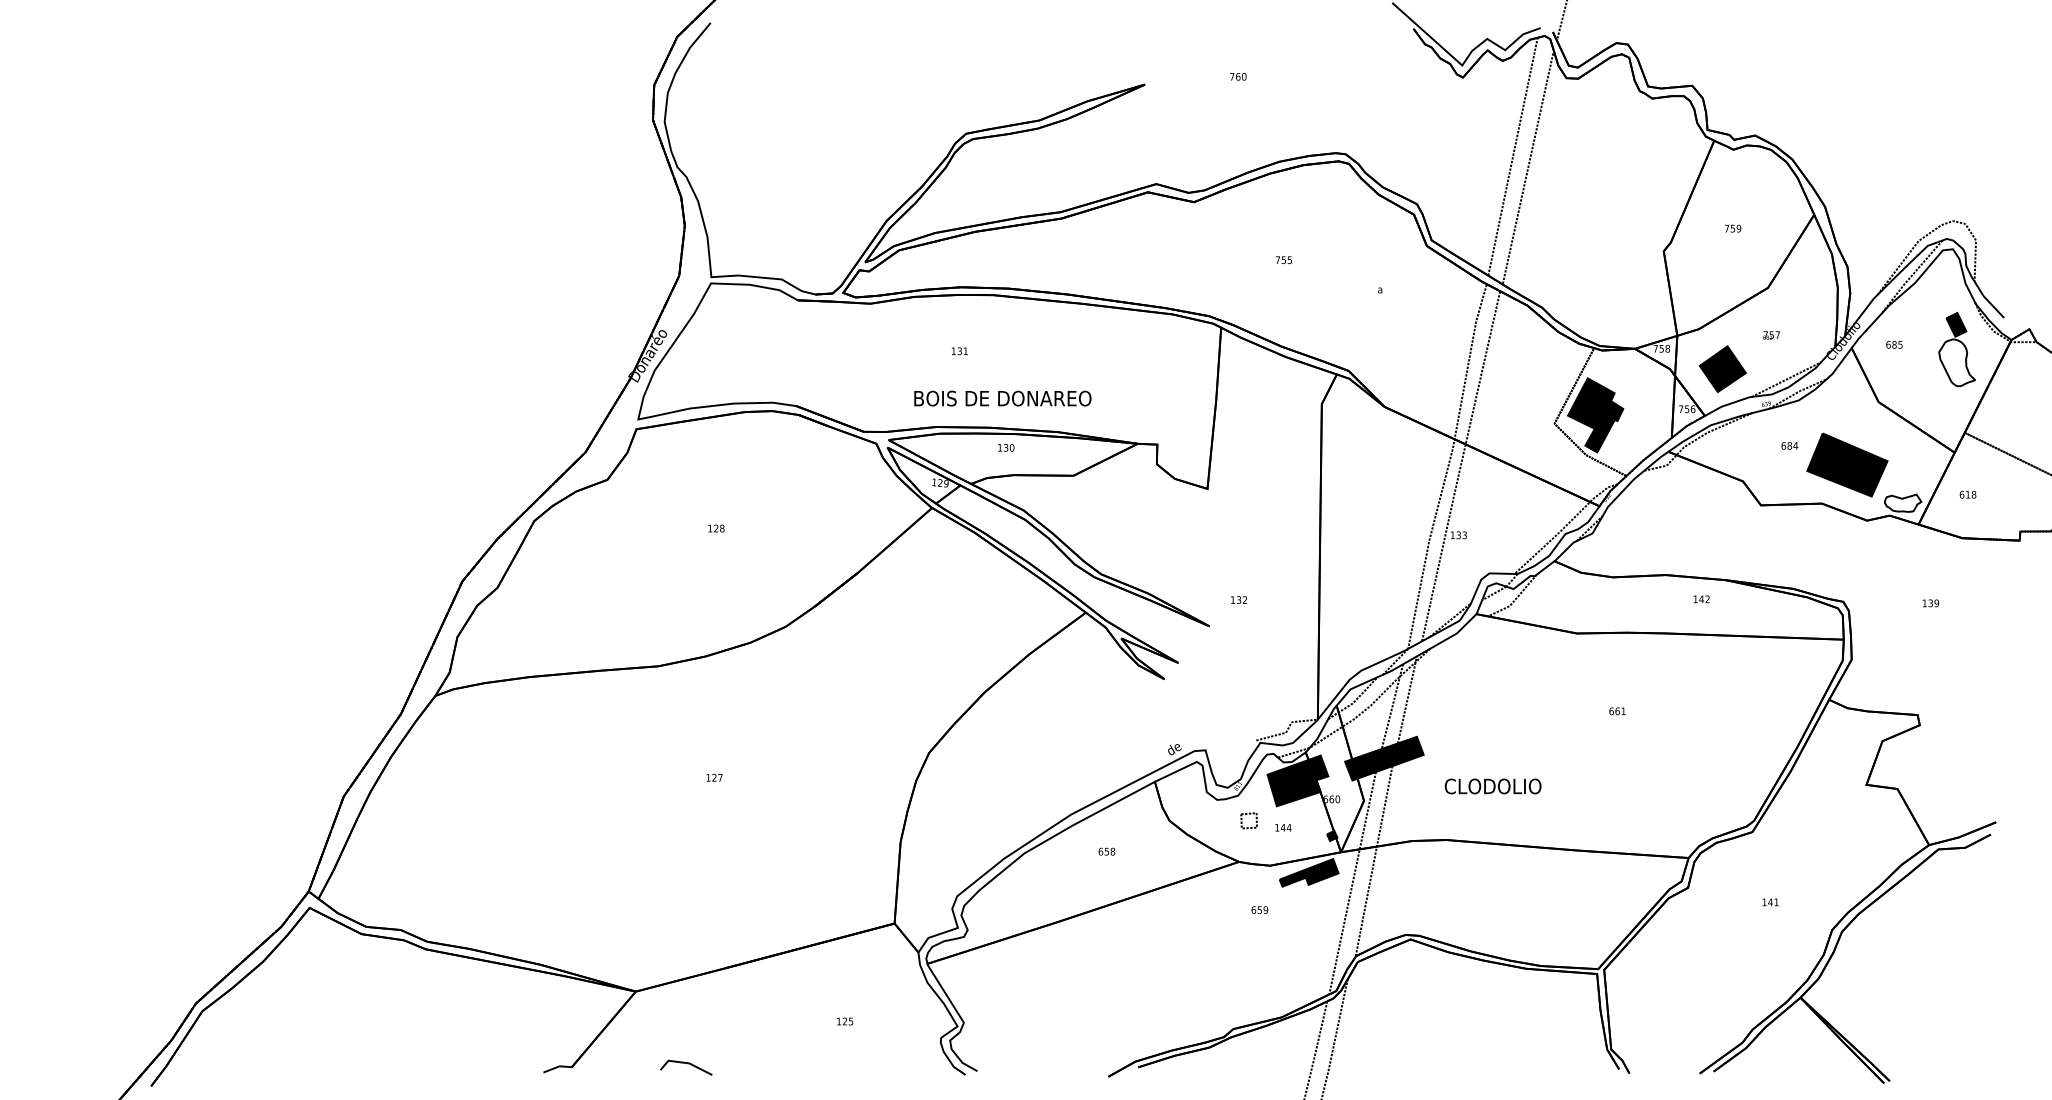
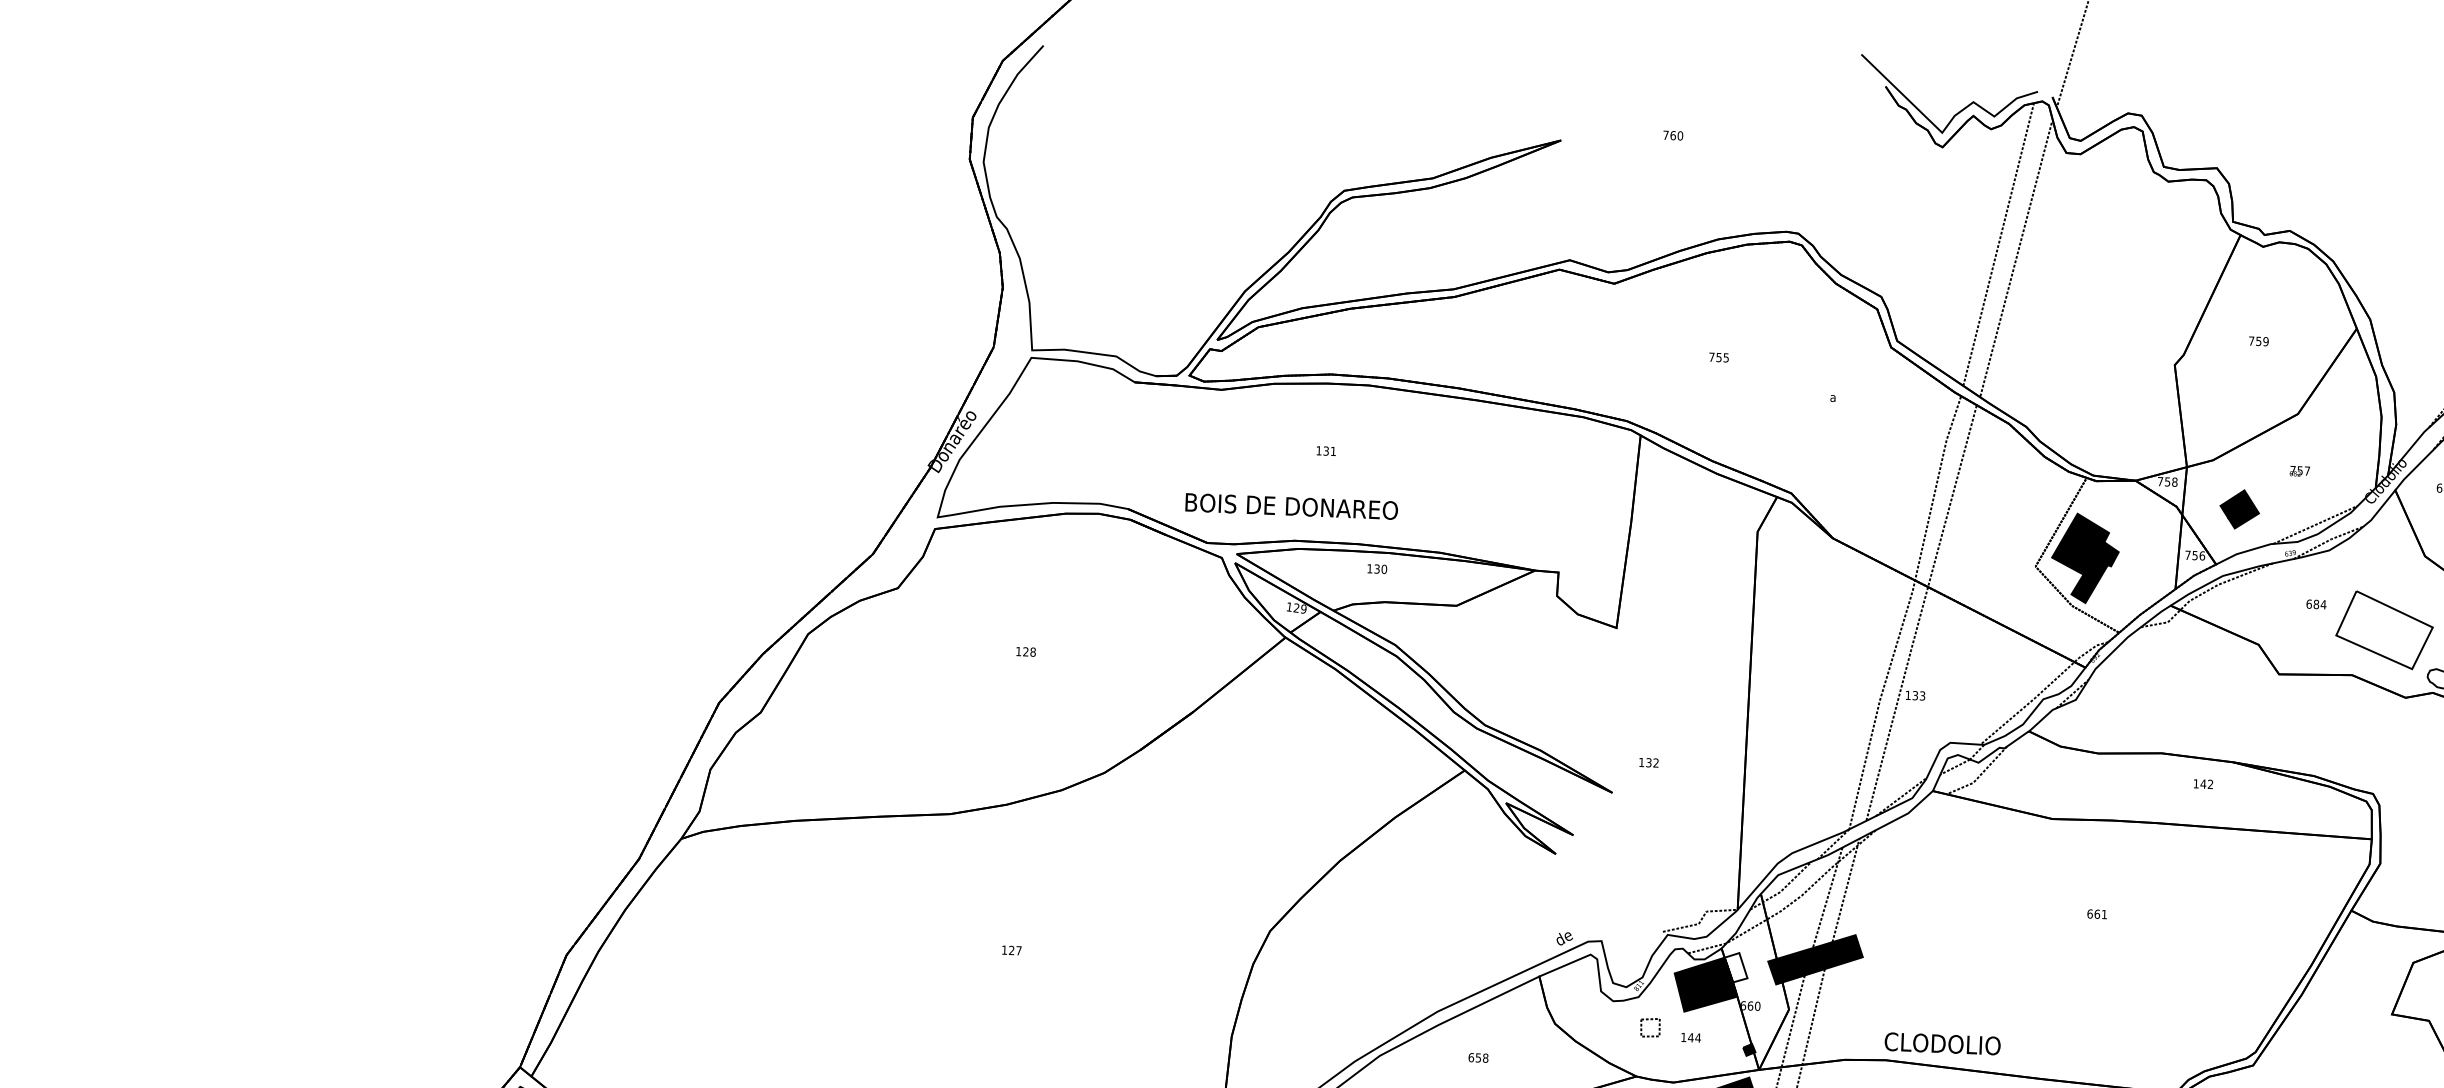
part: (1722, 369) -> (2239, 509), size x0.7
text: (1002, 398) -> (1291, 506), moved
fill: (1847, 464) -> (2384, 629), removed
fill: (1318, 767) -> (1736, 967), removed
text: (1492, 786) -> (1941, 1043), moved

